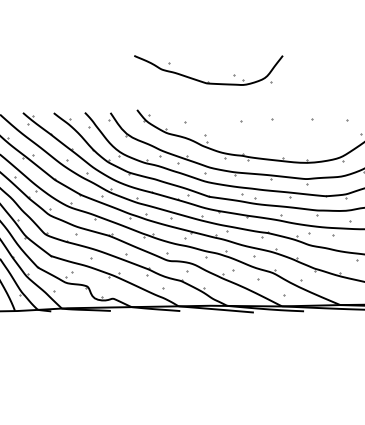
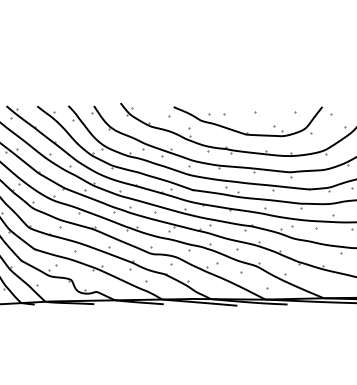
part: (208, 81) -> (247, 132), moved

